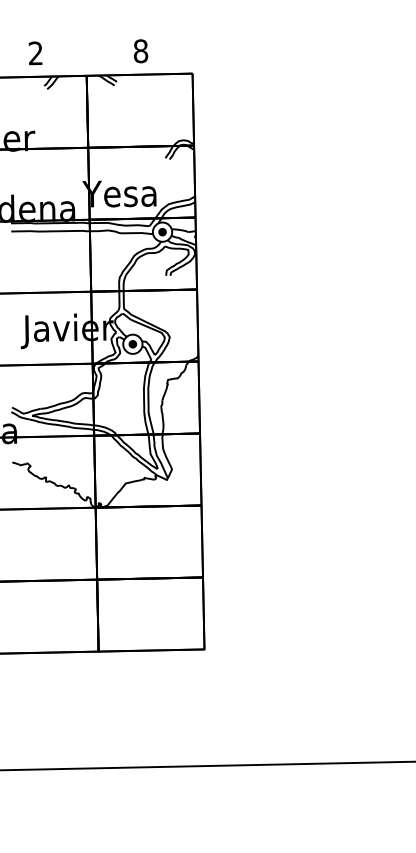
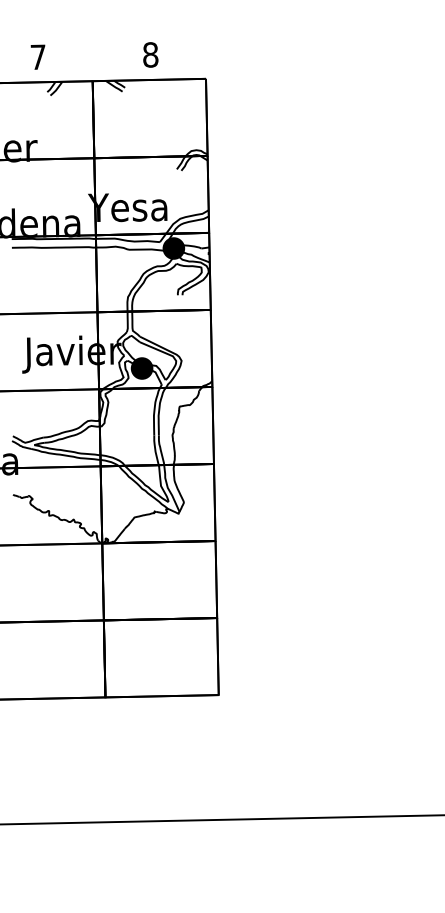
text: (35, 53) -> (37, 57), 2 -> 7
fill: (162, 231) -> (173, 247), added
fill: (132, 343) -> (141, 367), added

